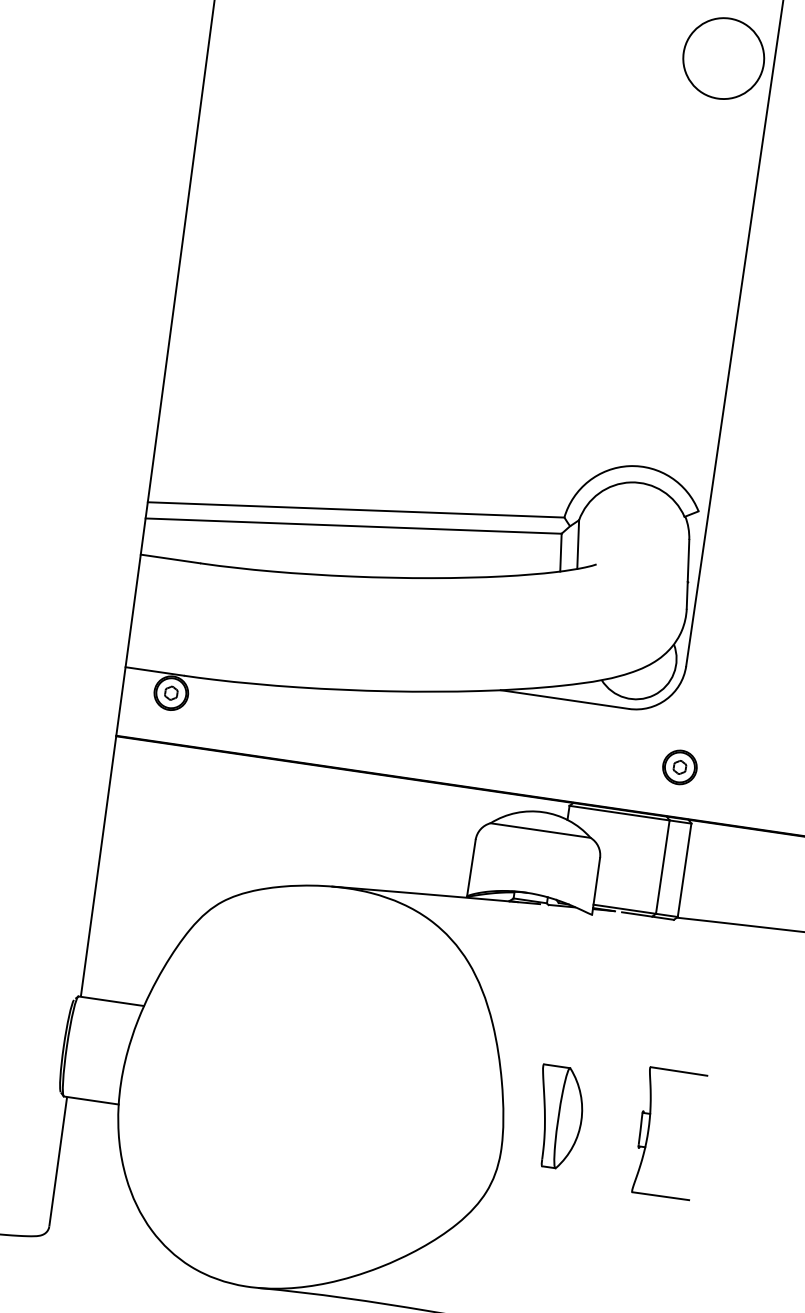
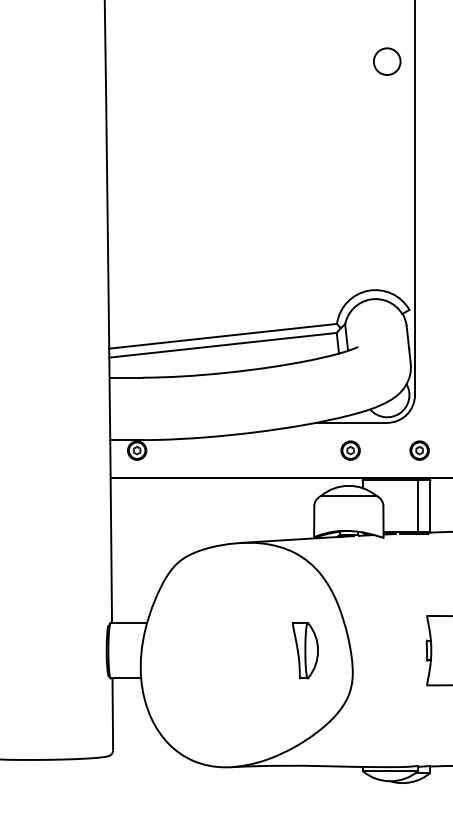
circle: (724, 58) -> (387, 61), size x0.6
part: (555, 749) -> (350, 450), added
part: (558, 1117) -> (305, 650), moved

